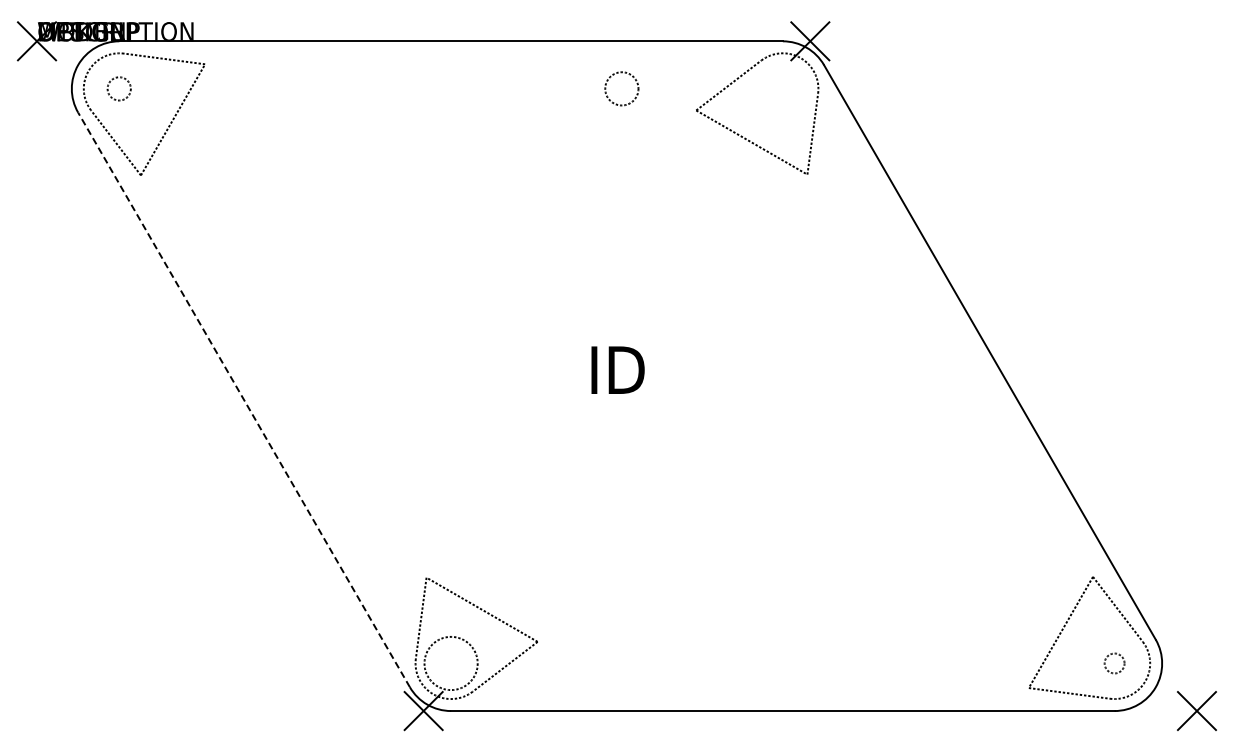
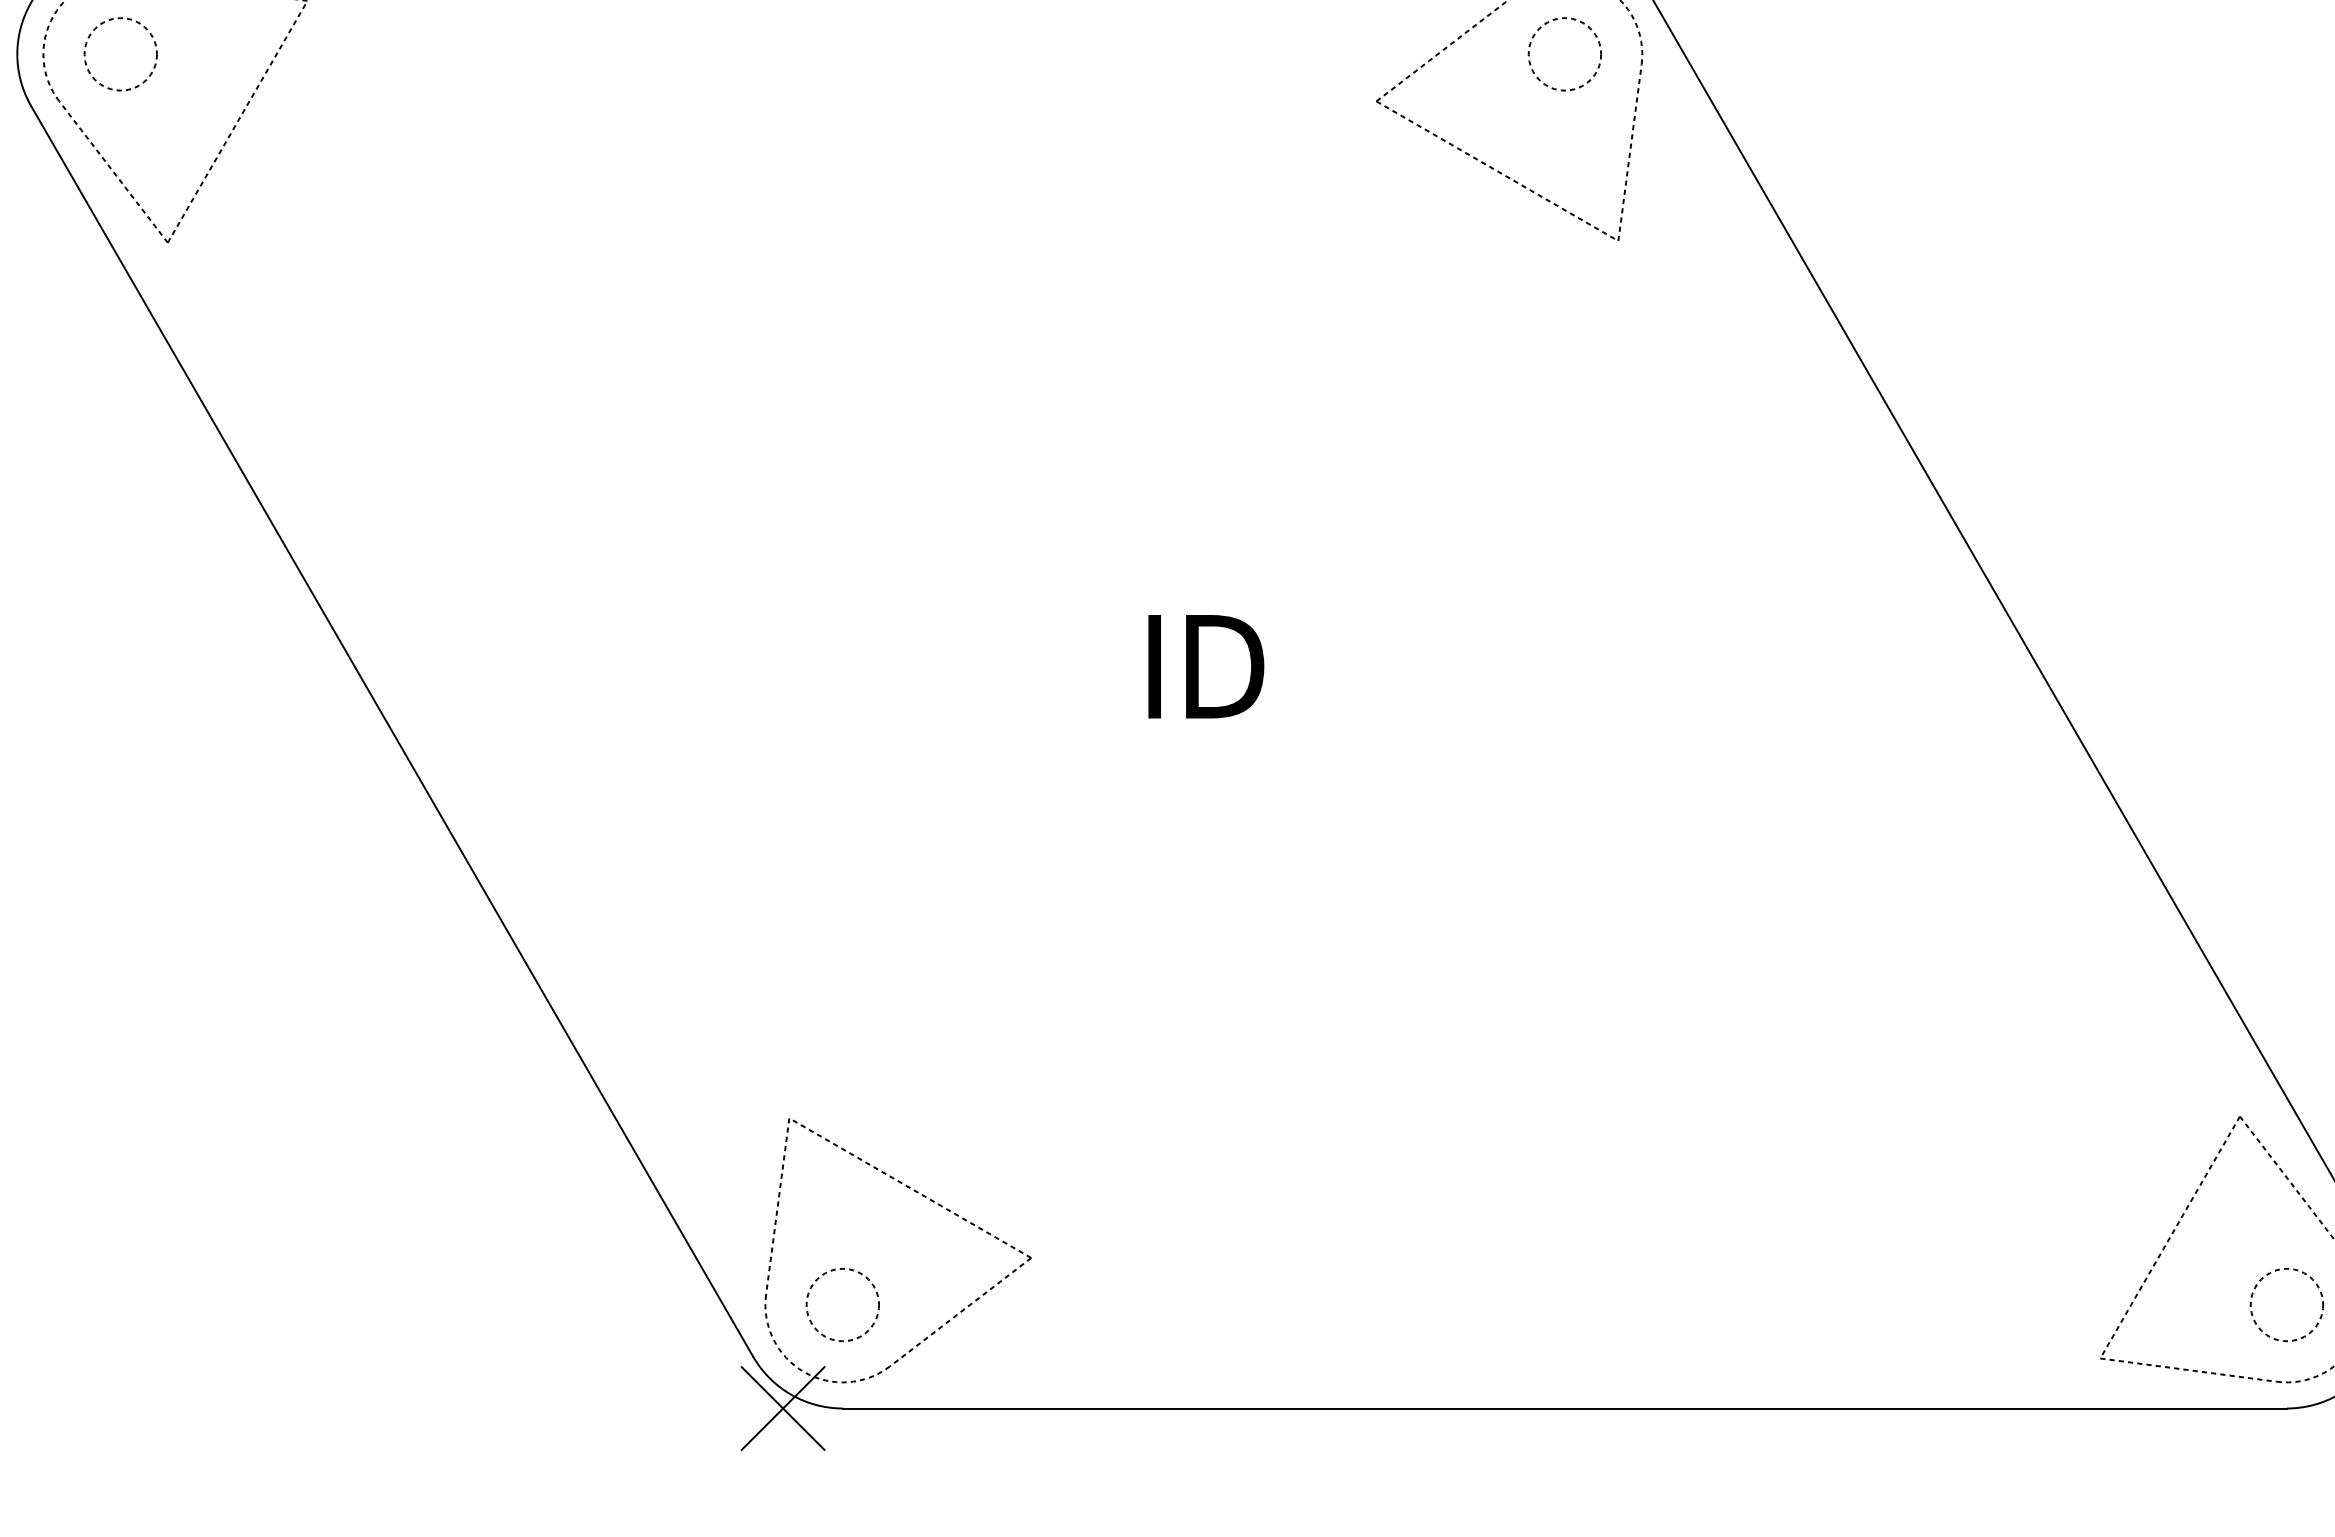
circle: (118, 88) -> (118, 53), size x1.43
circle: (621, 88) -> (1564, 53), moved
line: (244, 399) -> (393, 730), dashed -> solid
circle: (450, 663) -> (841, 1305), size x0.62
circle: (1114, 663) -> (2286, 1305), size x1.67

